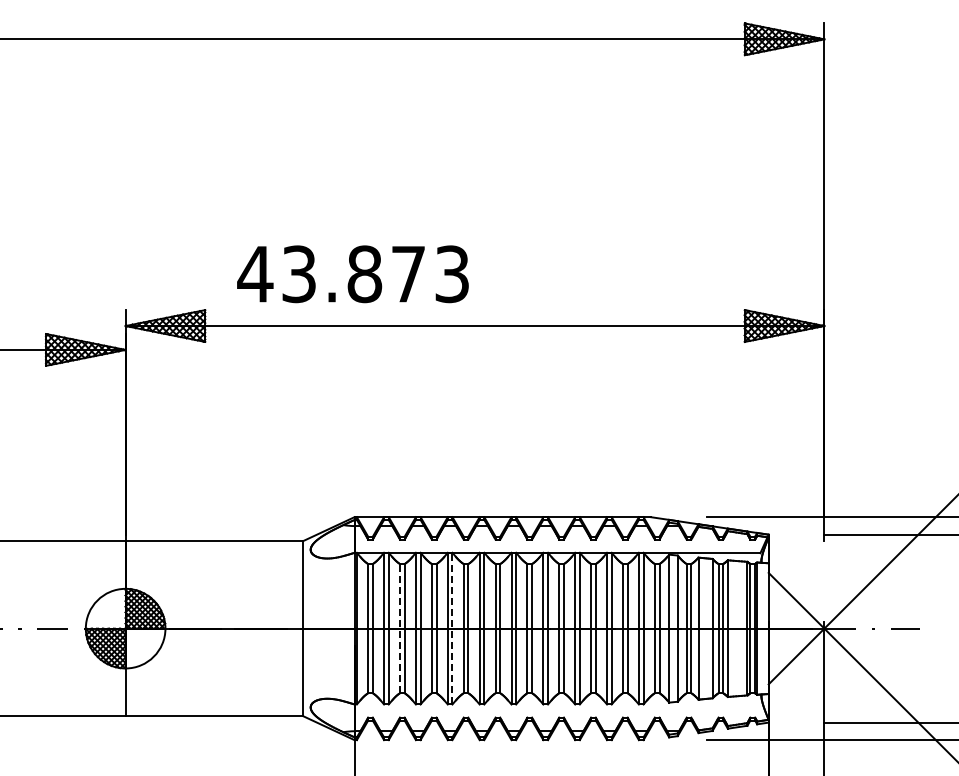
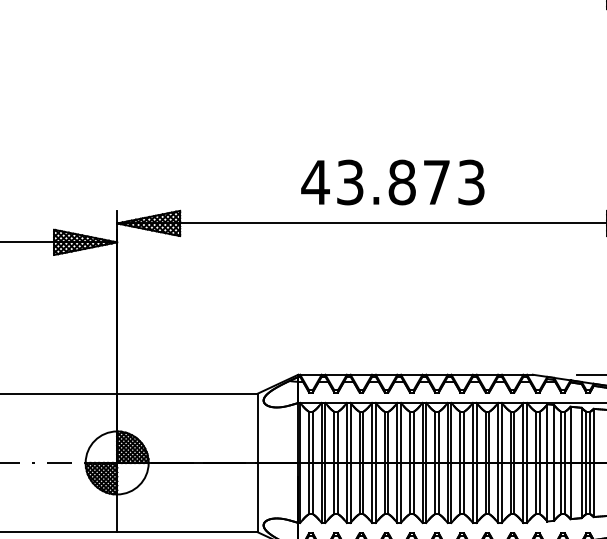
text: (352, 274) -> (392, 182), moved
line: (400, 628) -> (334, 462), dashed -> solid
line: (452, 628) -> (375, 462), dashed -> solid

